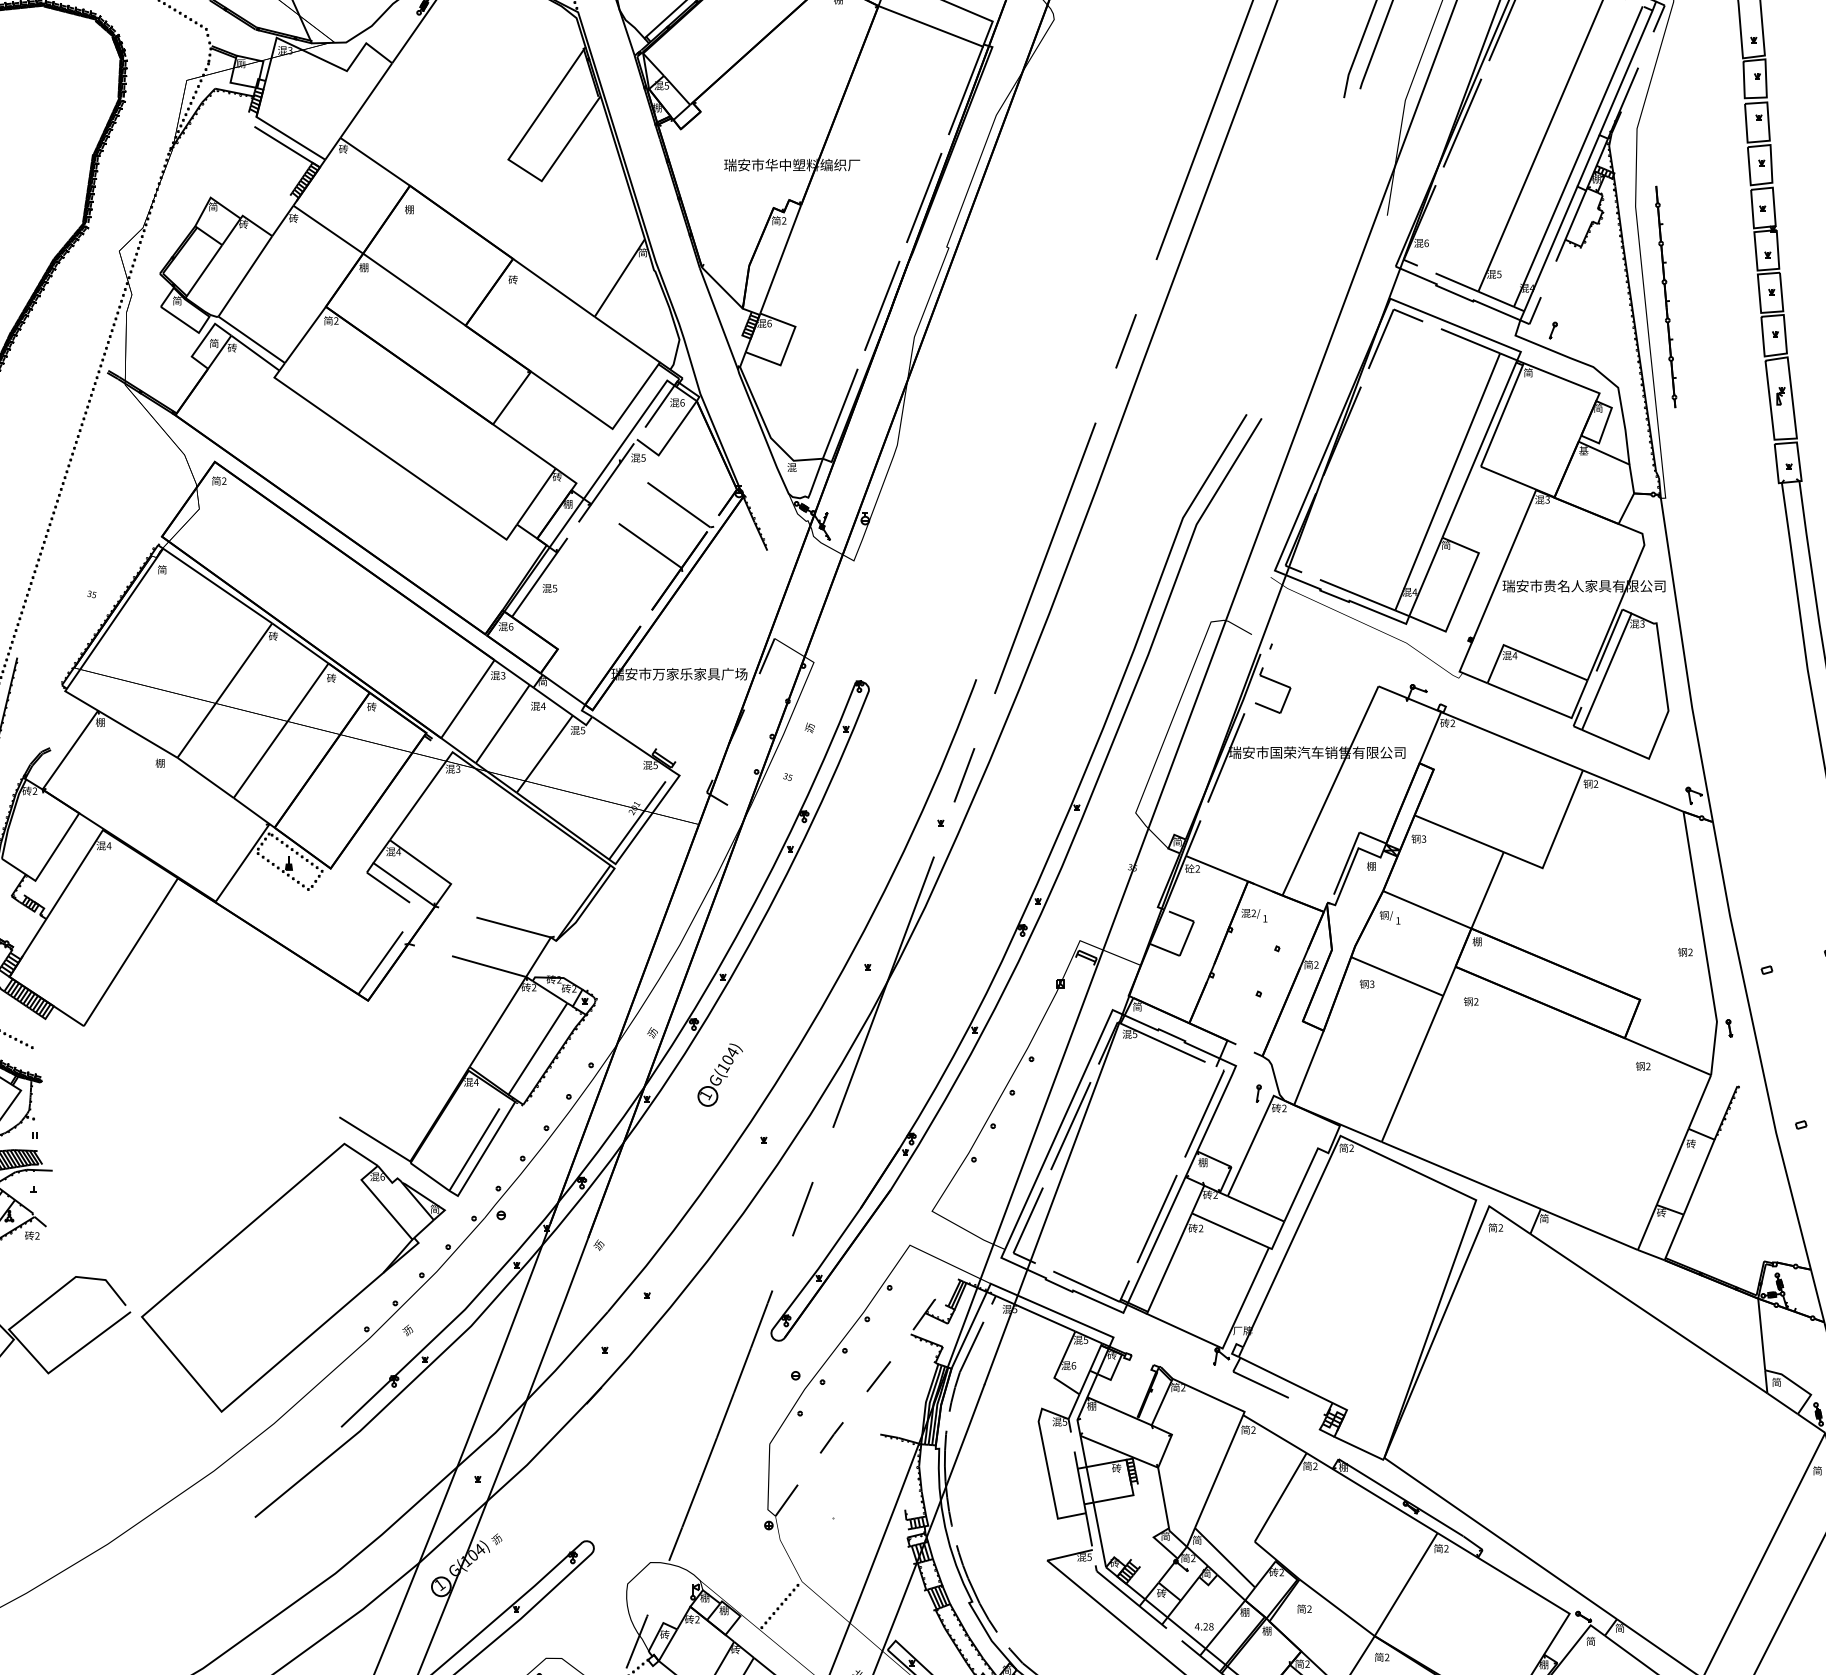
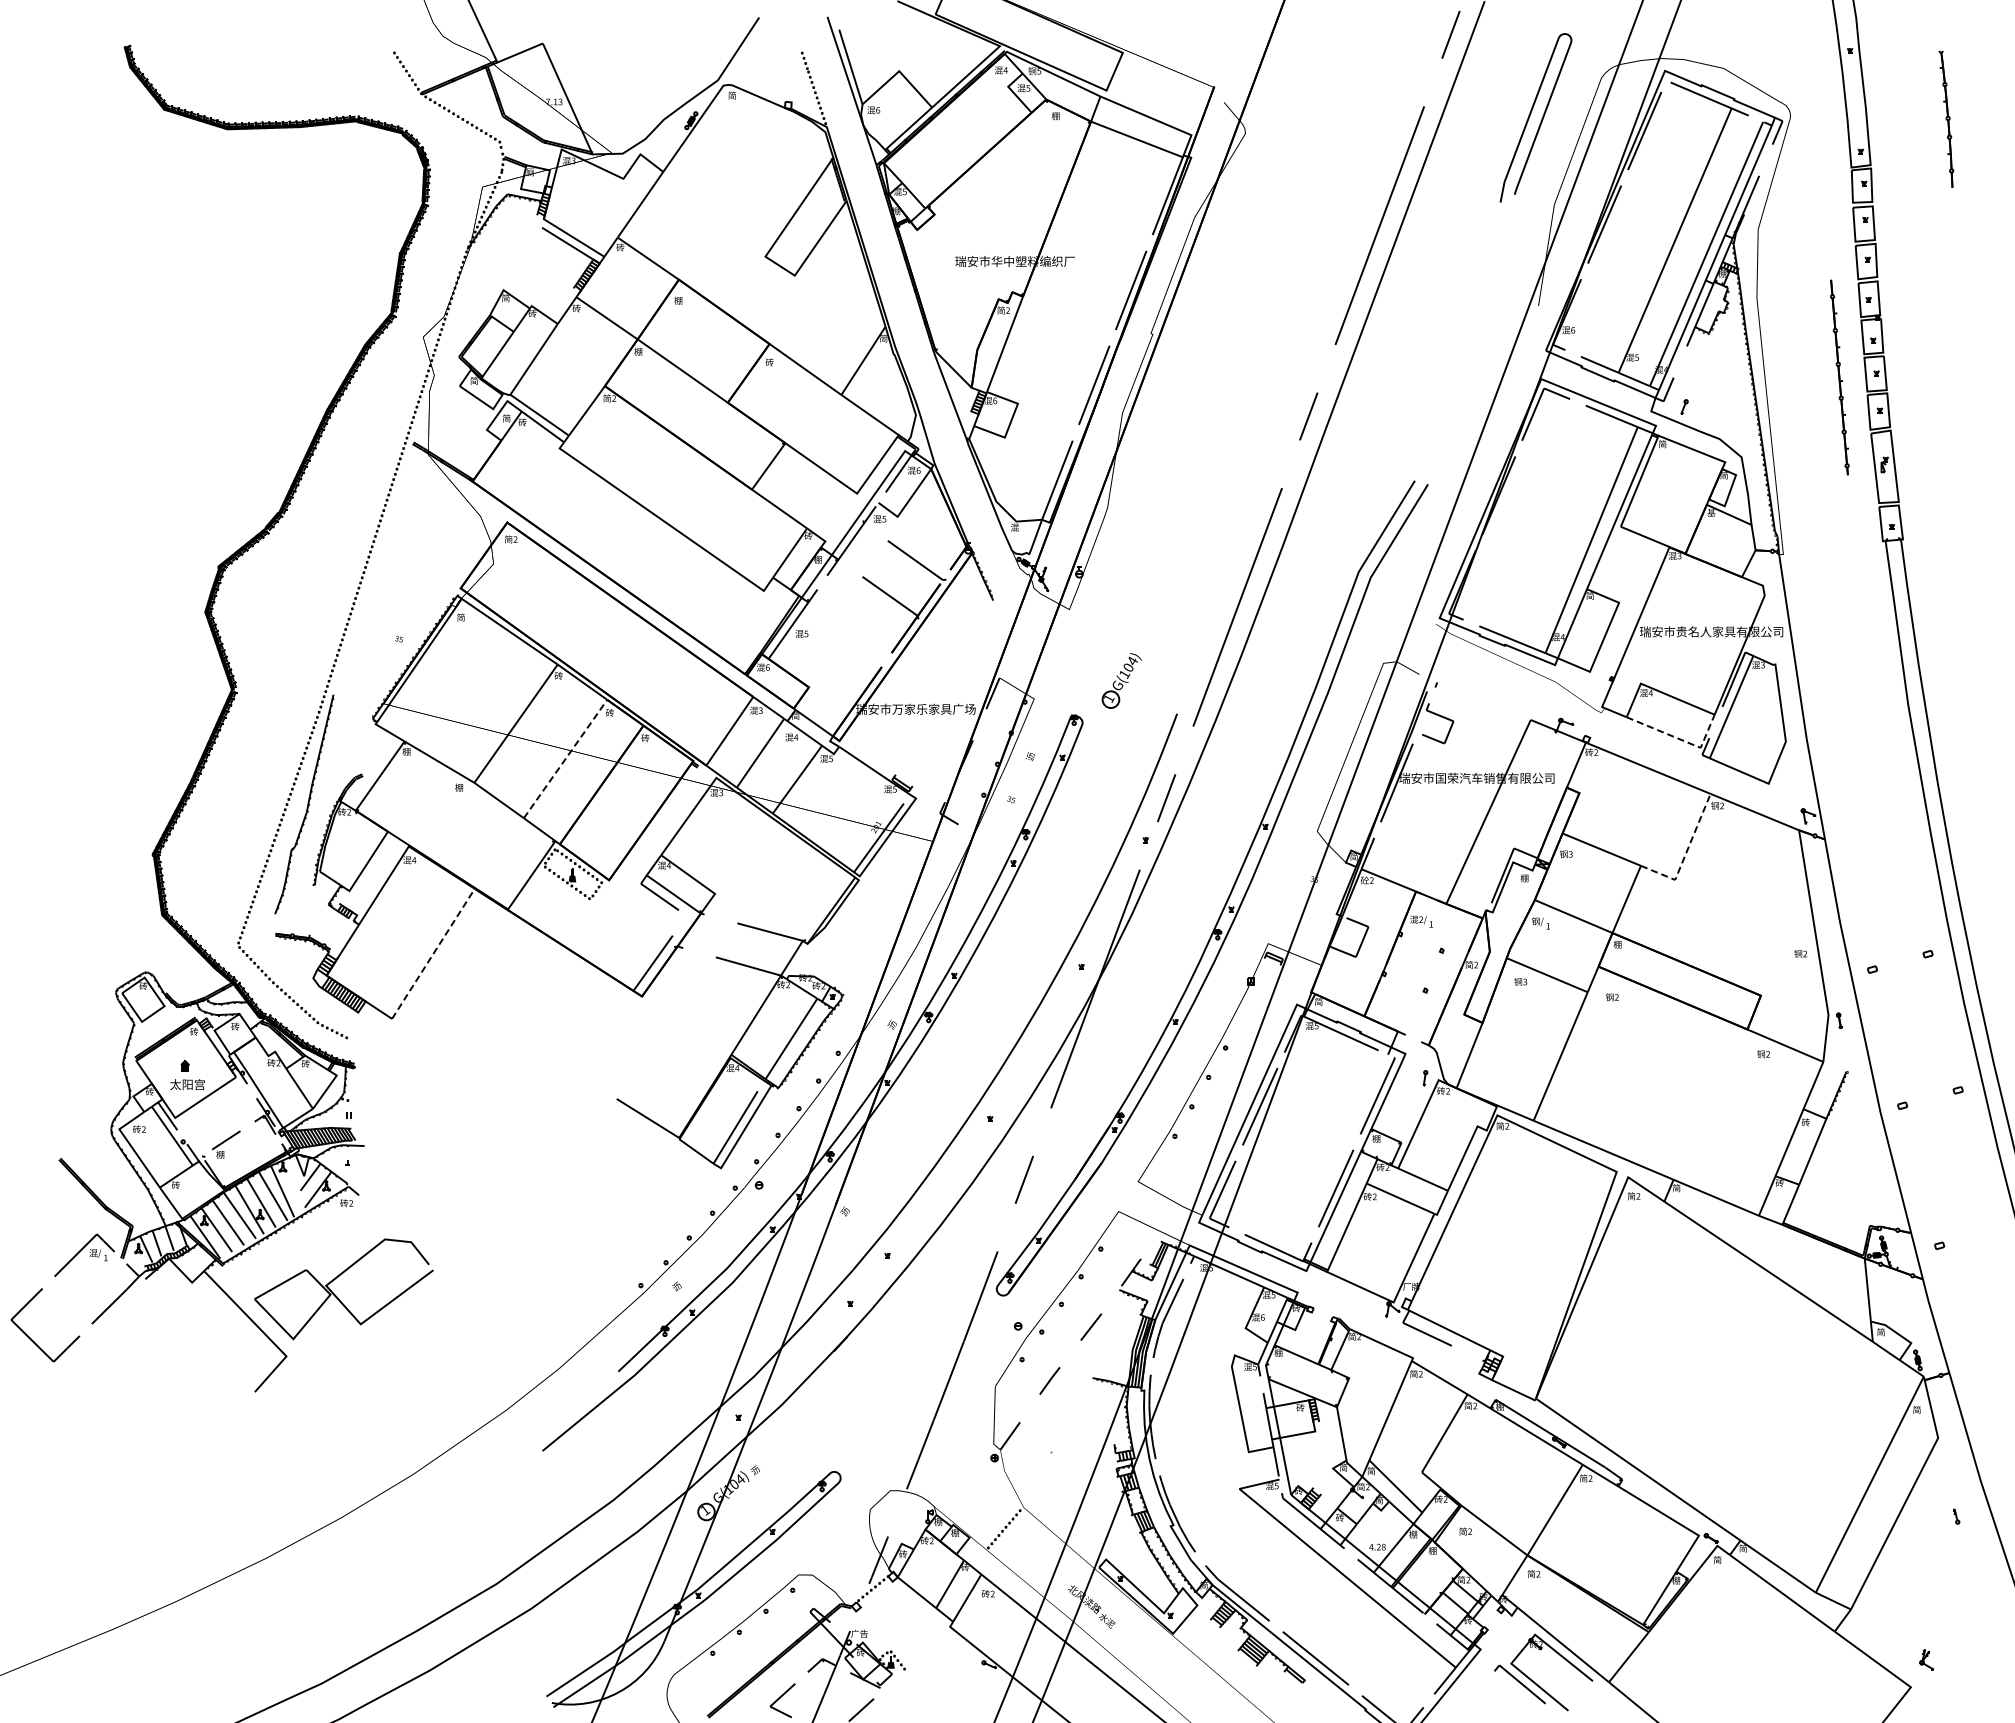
part: (1665, 296) -> (1839, 377), moved
line: (1549, 708) -> (1681, 739), solid -> dashed
line: (281, 730) -> (565, 758), solid -> dashed
line: (1554, 839) -> (1685, 854), solid -> dashed
line: (130, 951) -> (433, 953), solid -> dashed
part: (719, 1074) -> (1121, 680), moved
part: (293, 1278) -> (576, 1240), removed

